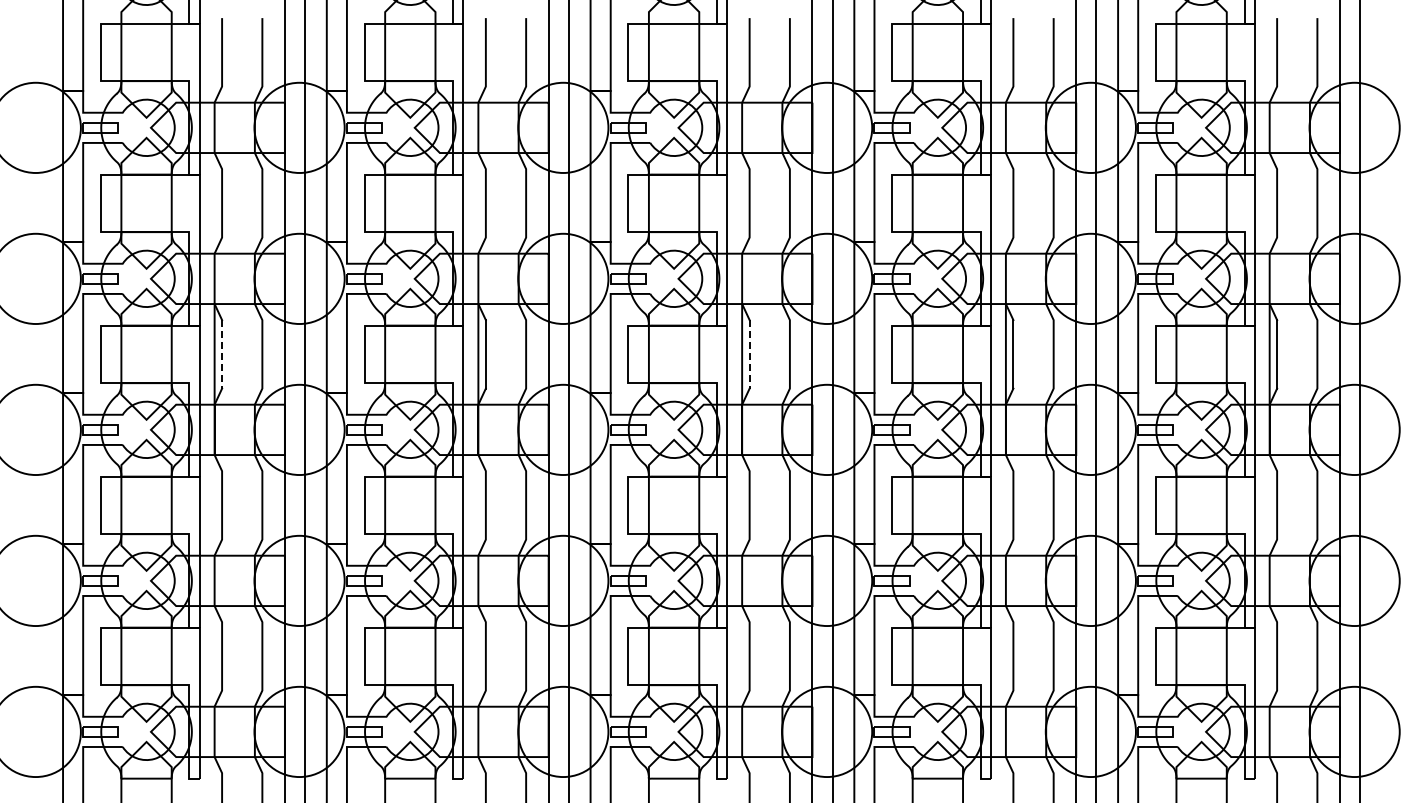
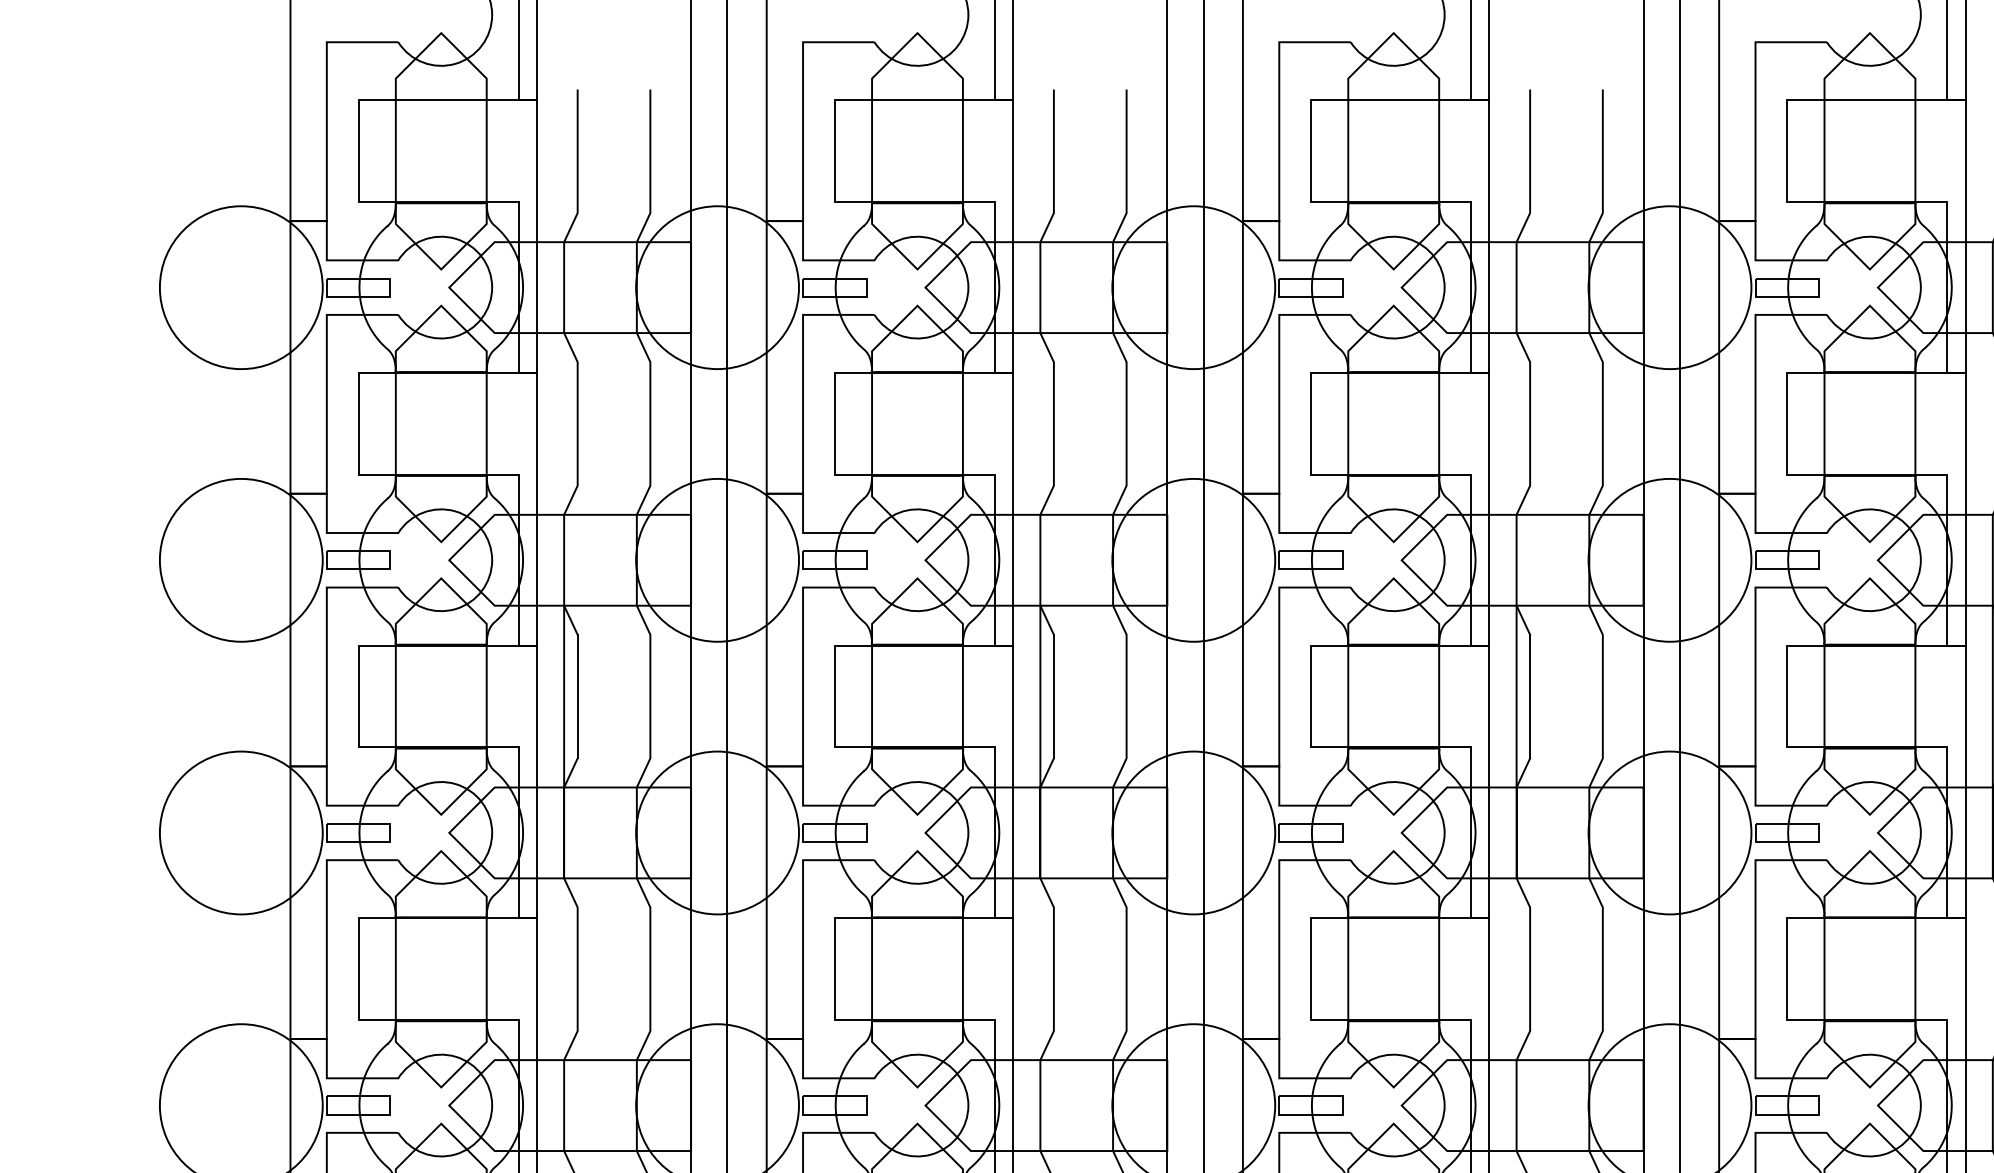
line: (222, 354) -> (578, 696), dashed -> solid
line: (749, 354) -> (1529, 696), dashed -> solid

